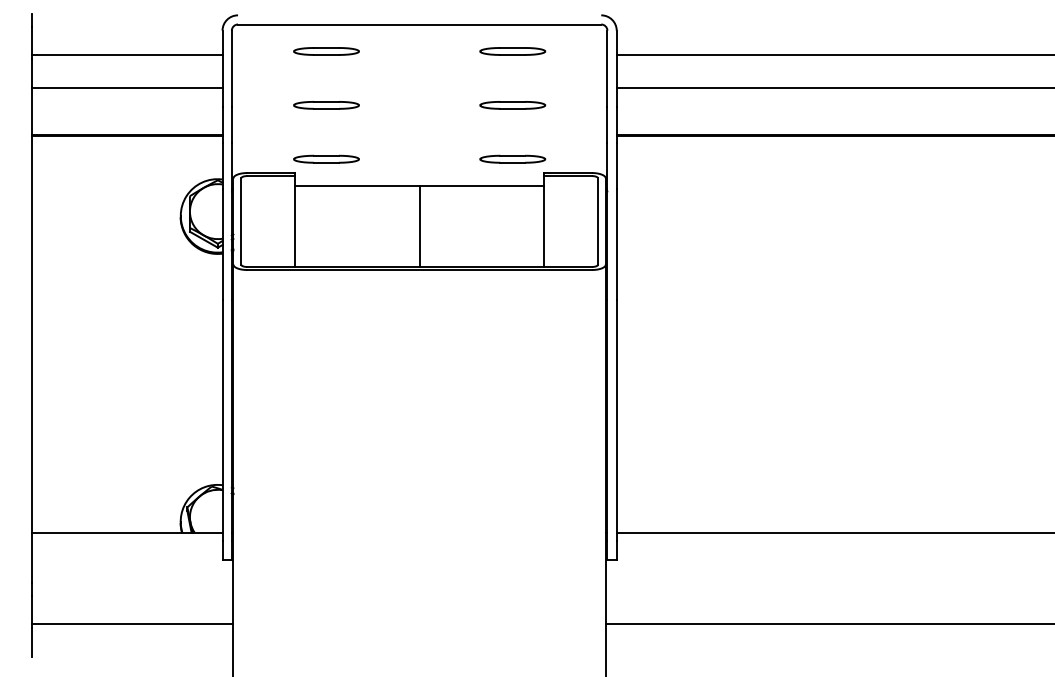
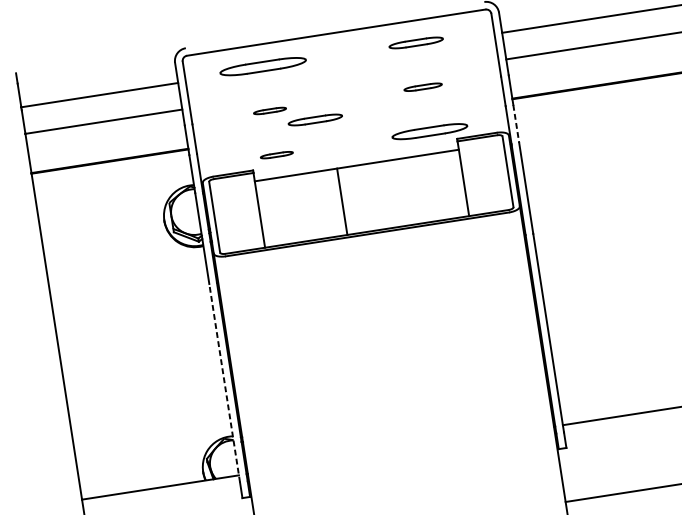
part: (326, 51) -> (263, 66), size x1.6
part: (326, 105) -> (270, 111), size x0.6
part: (512, 105) -> (422, 87), size x0.7
part: (378, 124) -> (315, 120), added
part: (326, 158) -> (276, 154), size x0.6
part: (512, 158) -> (429, 130), size x1.4
line: (616, 166) -> (516, 124), solid -> dashed
line: (419, 226) -> (342, 201), moved
line: (222, 420) -> (224, 383), solid -> dashed

